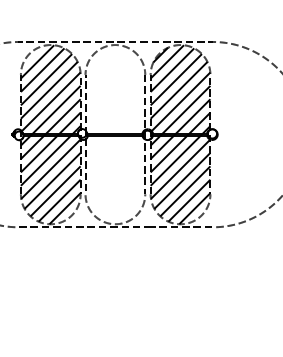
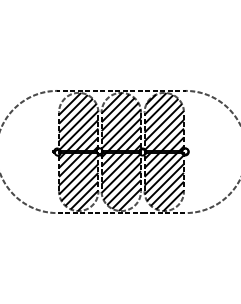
hatch: (115, 133) -> (121, 151), added

